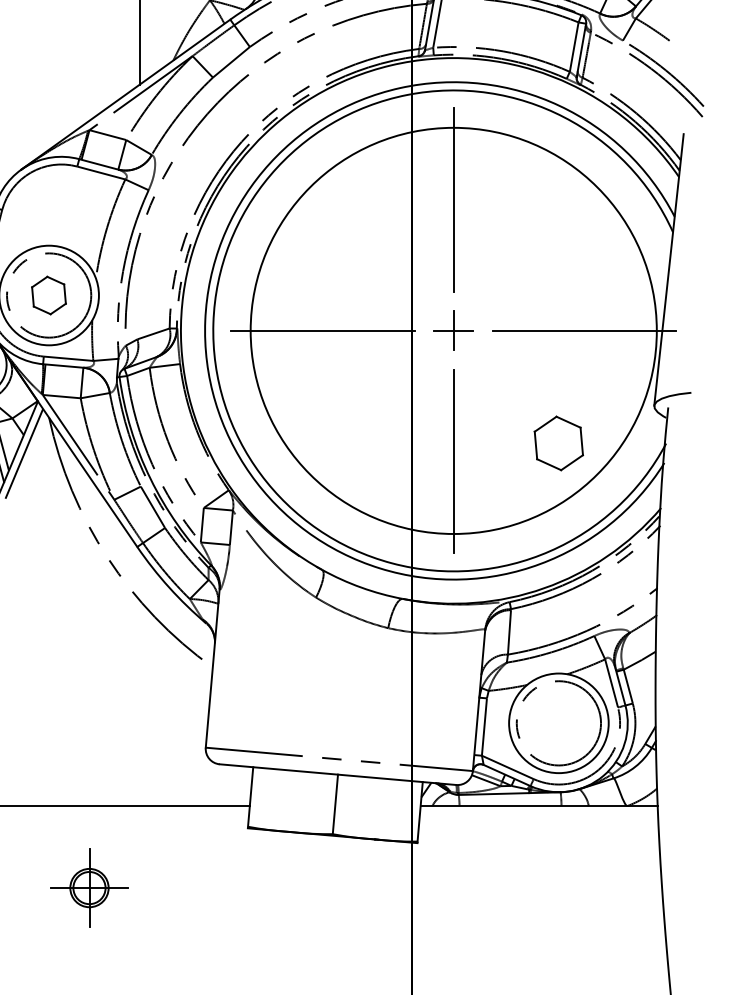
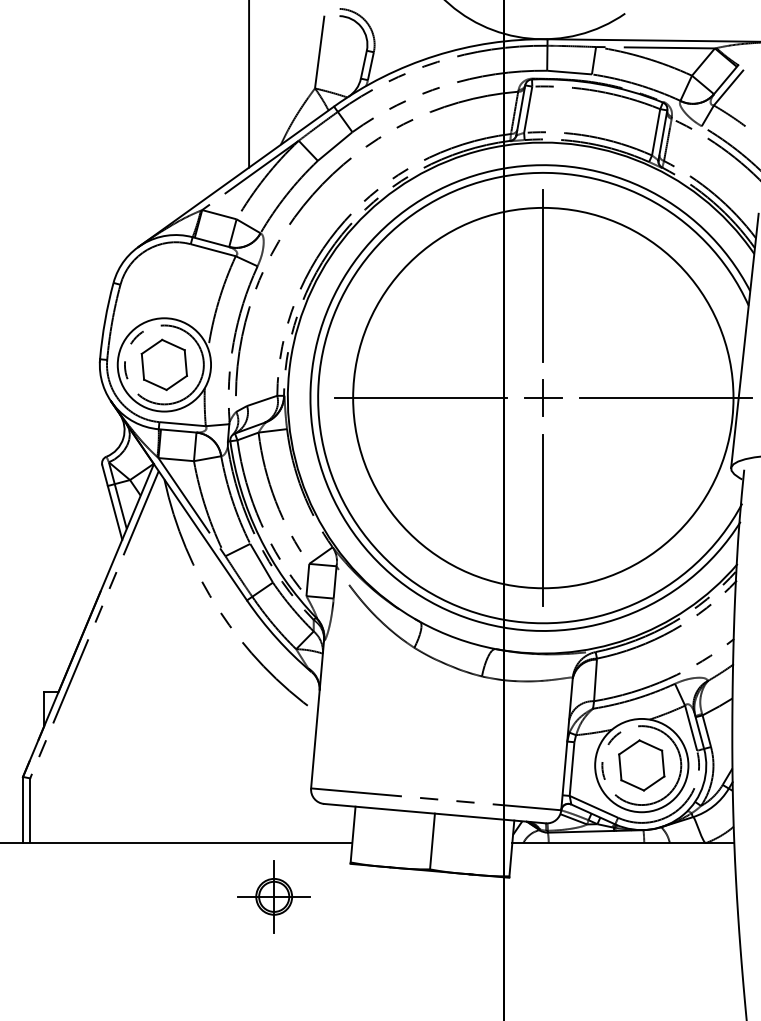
part: (48, 295) -> (163, 364), size x1.43
part: (558, 443) -> (641, 765), moved
part: (88, 887) -> (273, 896), moved

